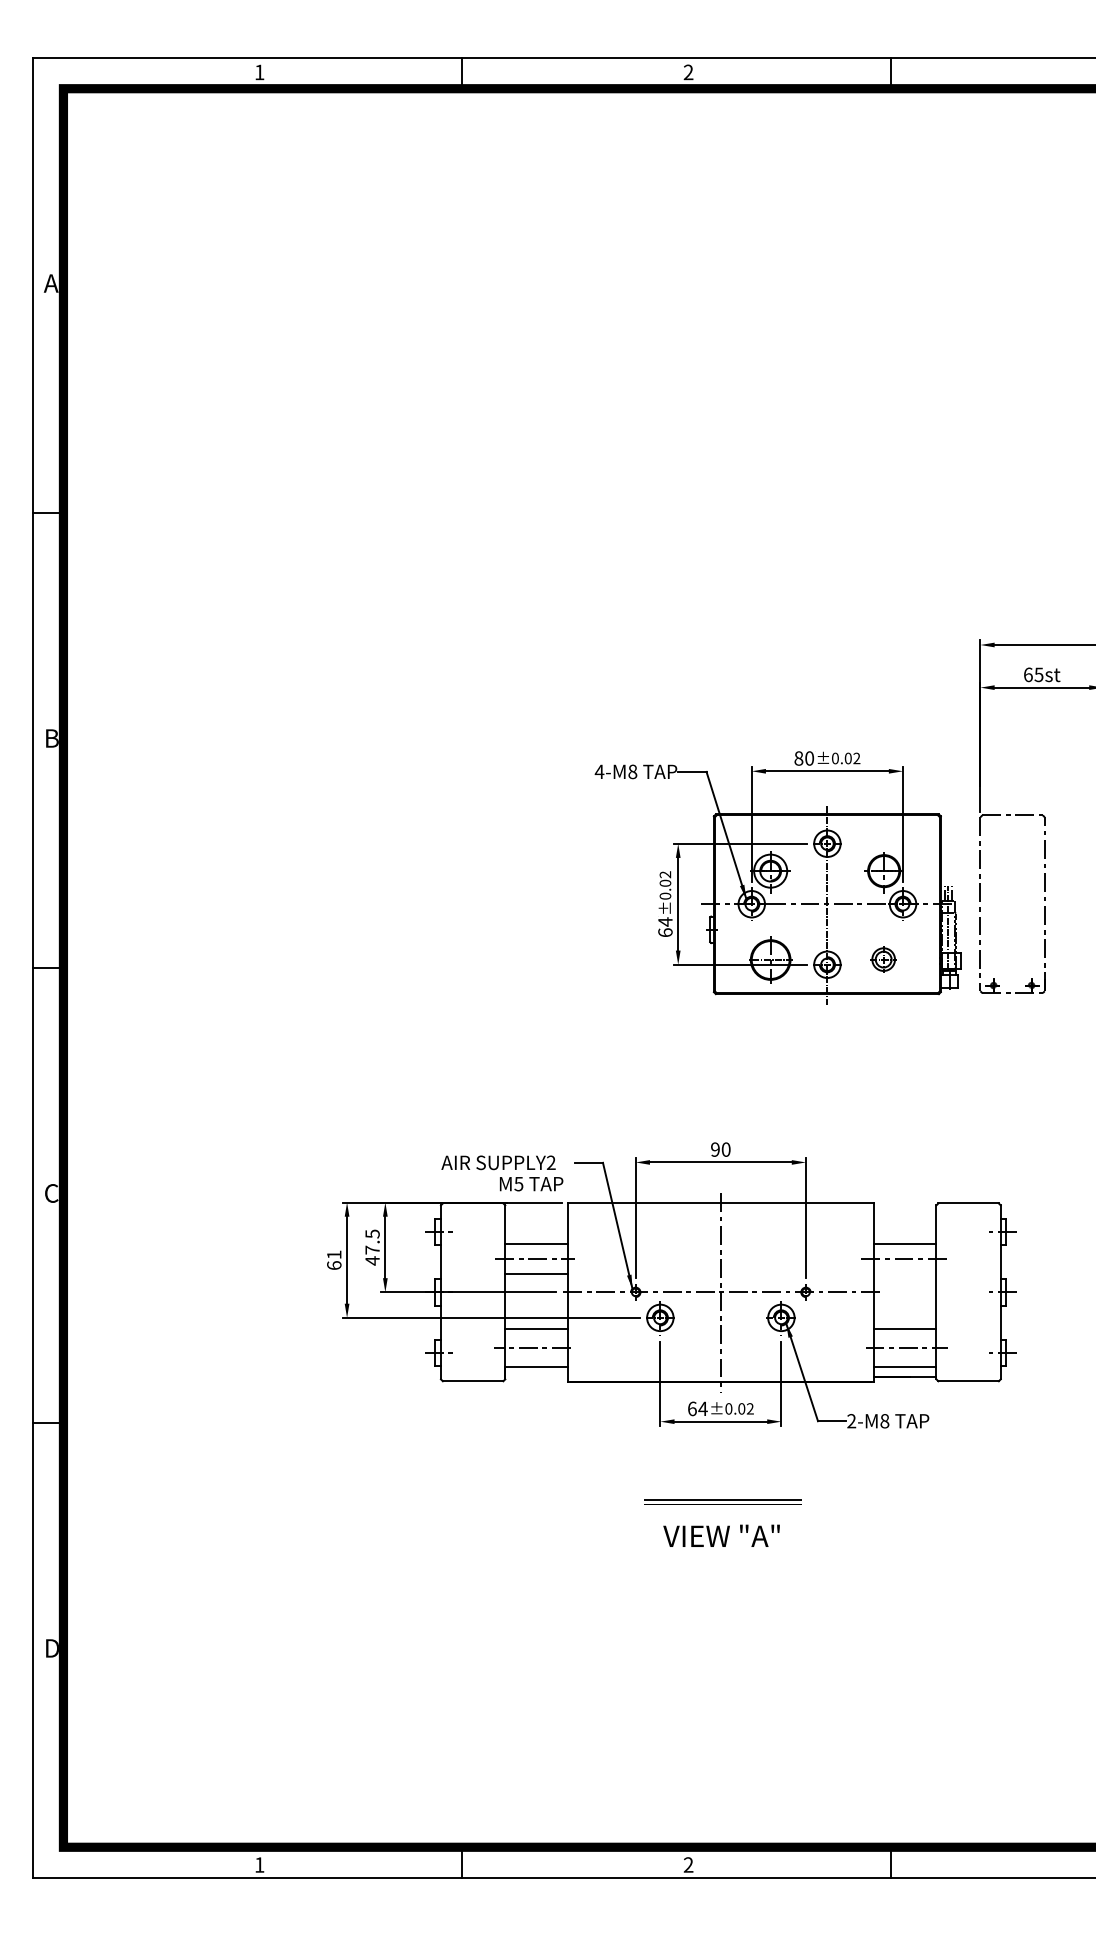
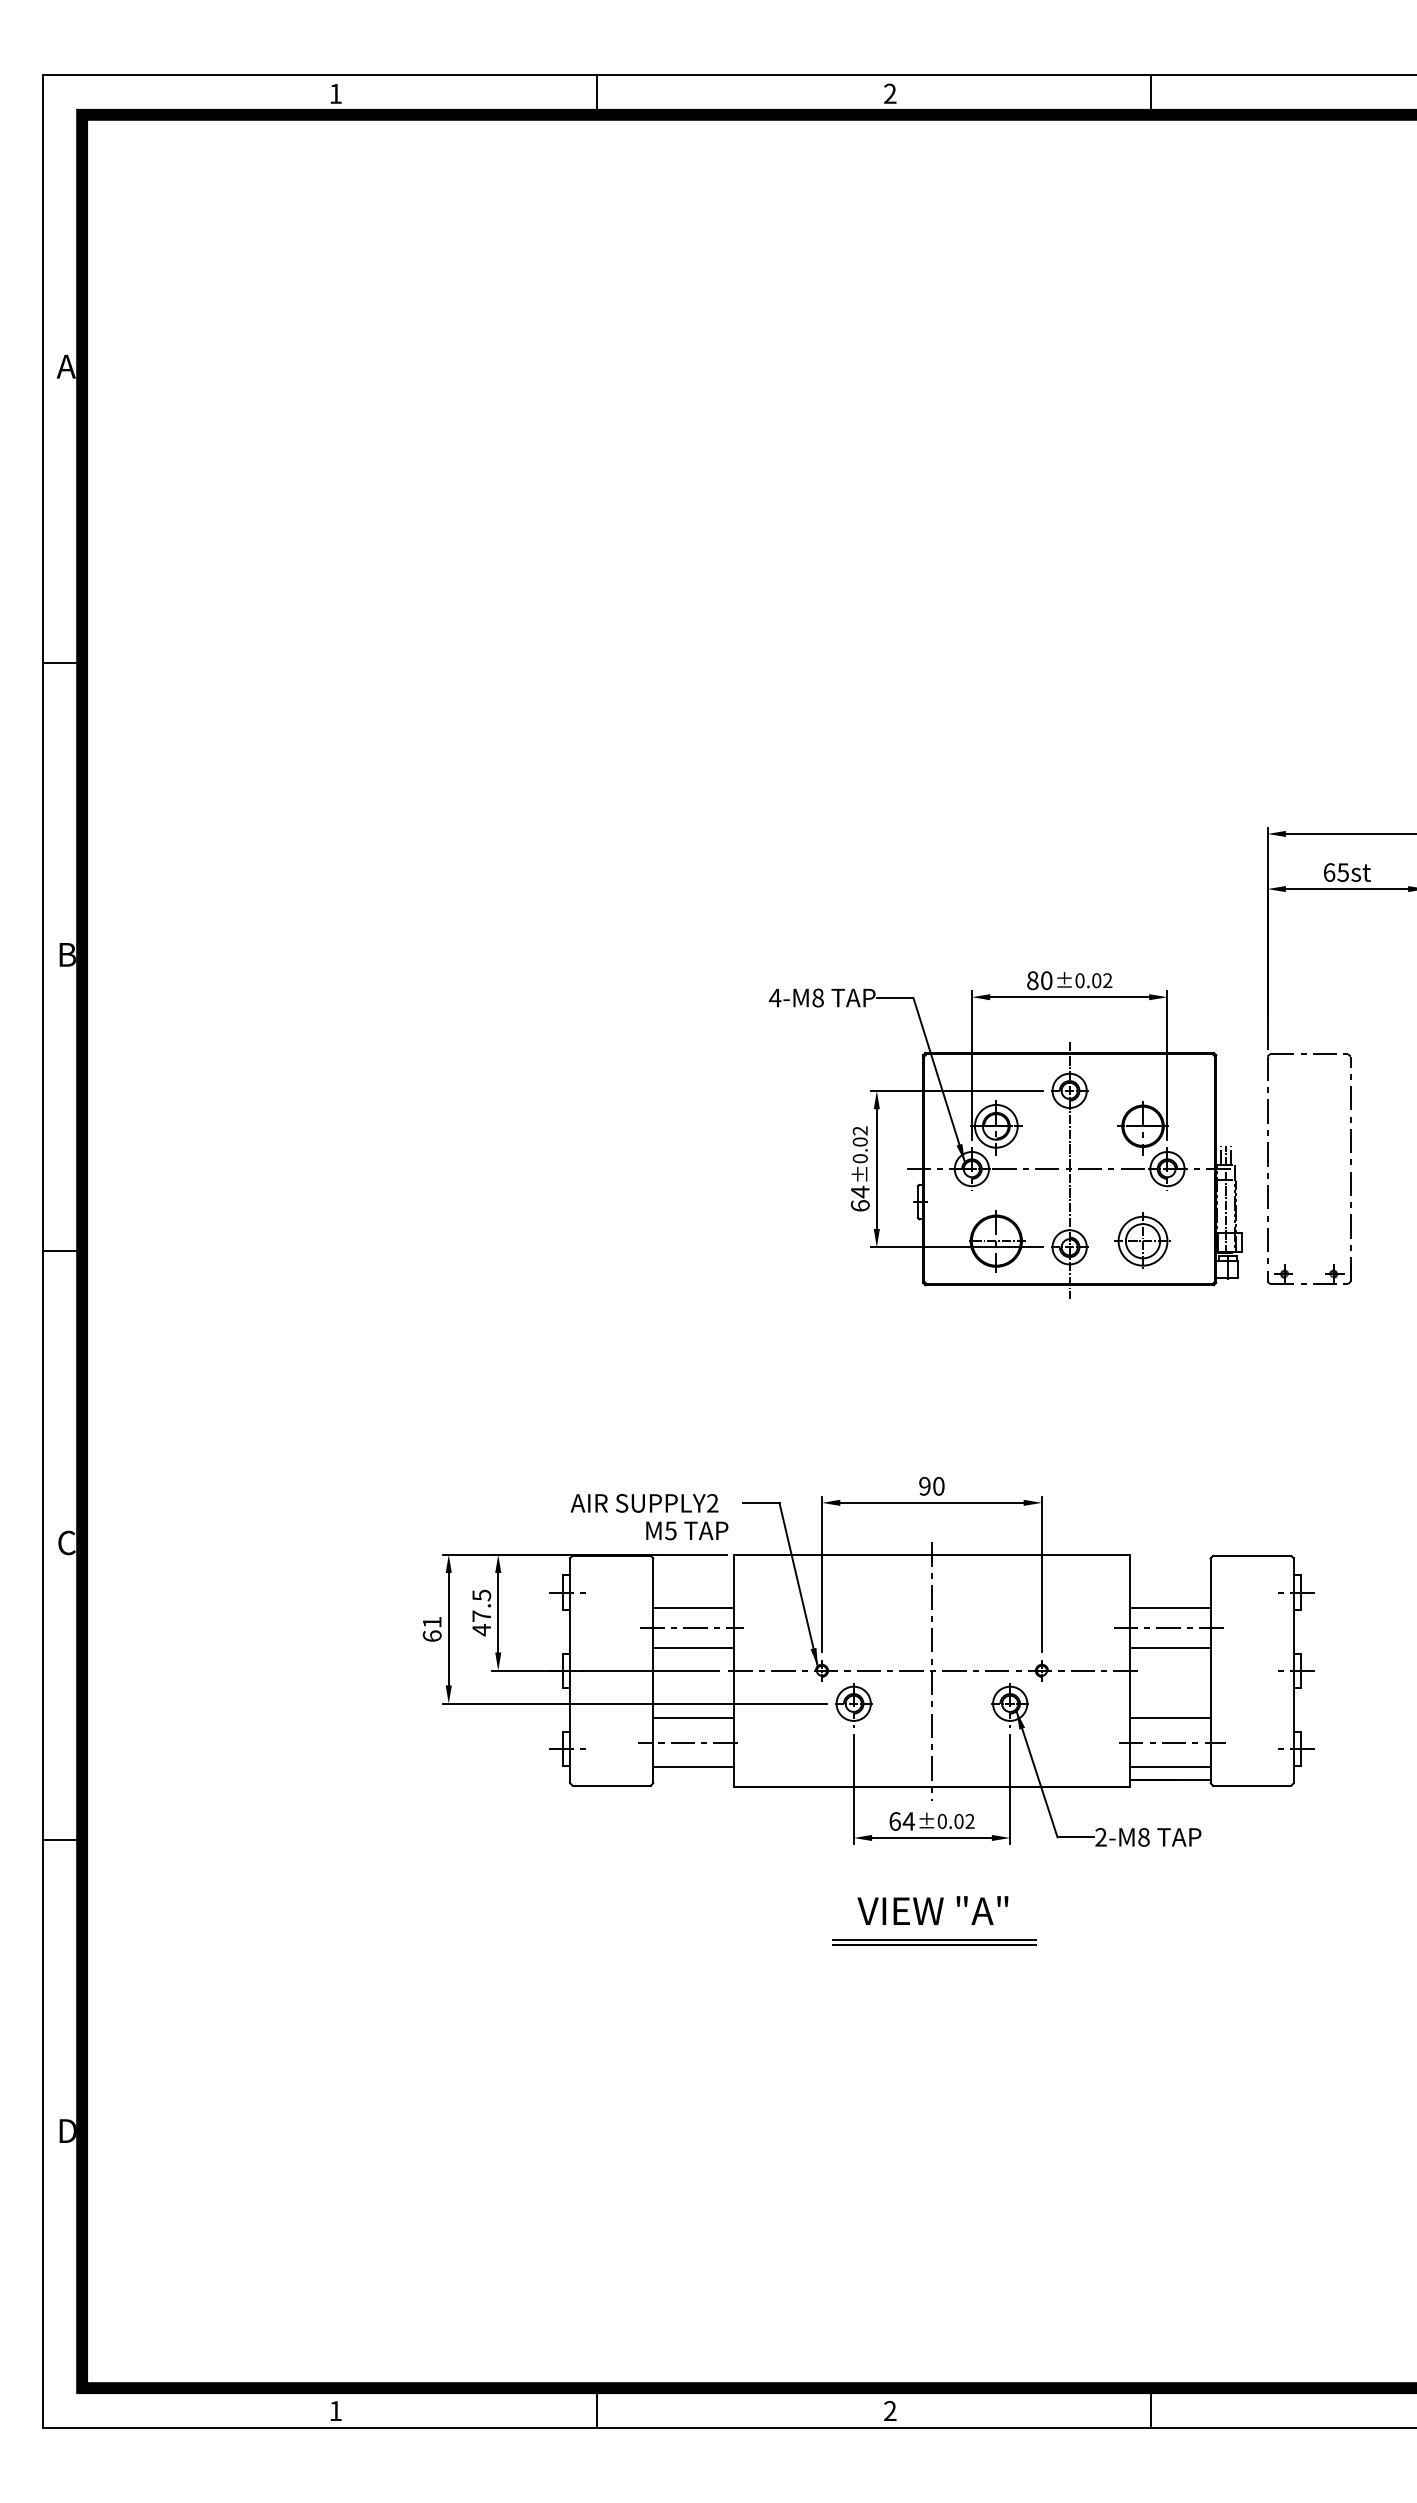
part: (882, 958) -> (1140, 1239), size x1.67
line: (905, 1274) -> (1170, 1647), added
text: (721, 1535) -> (932, 1910), moved

